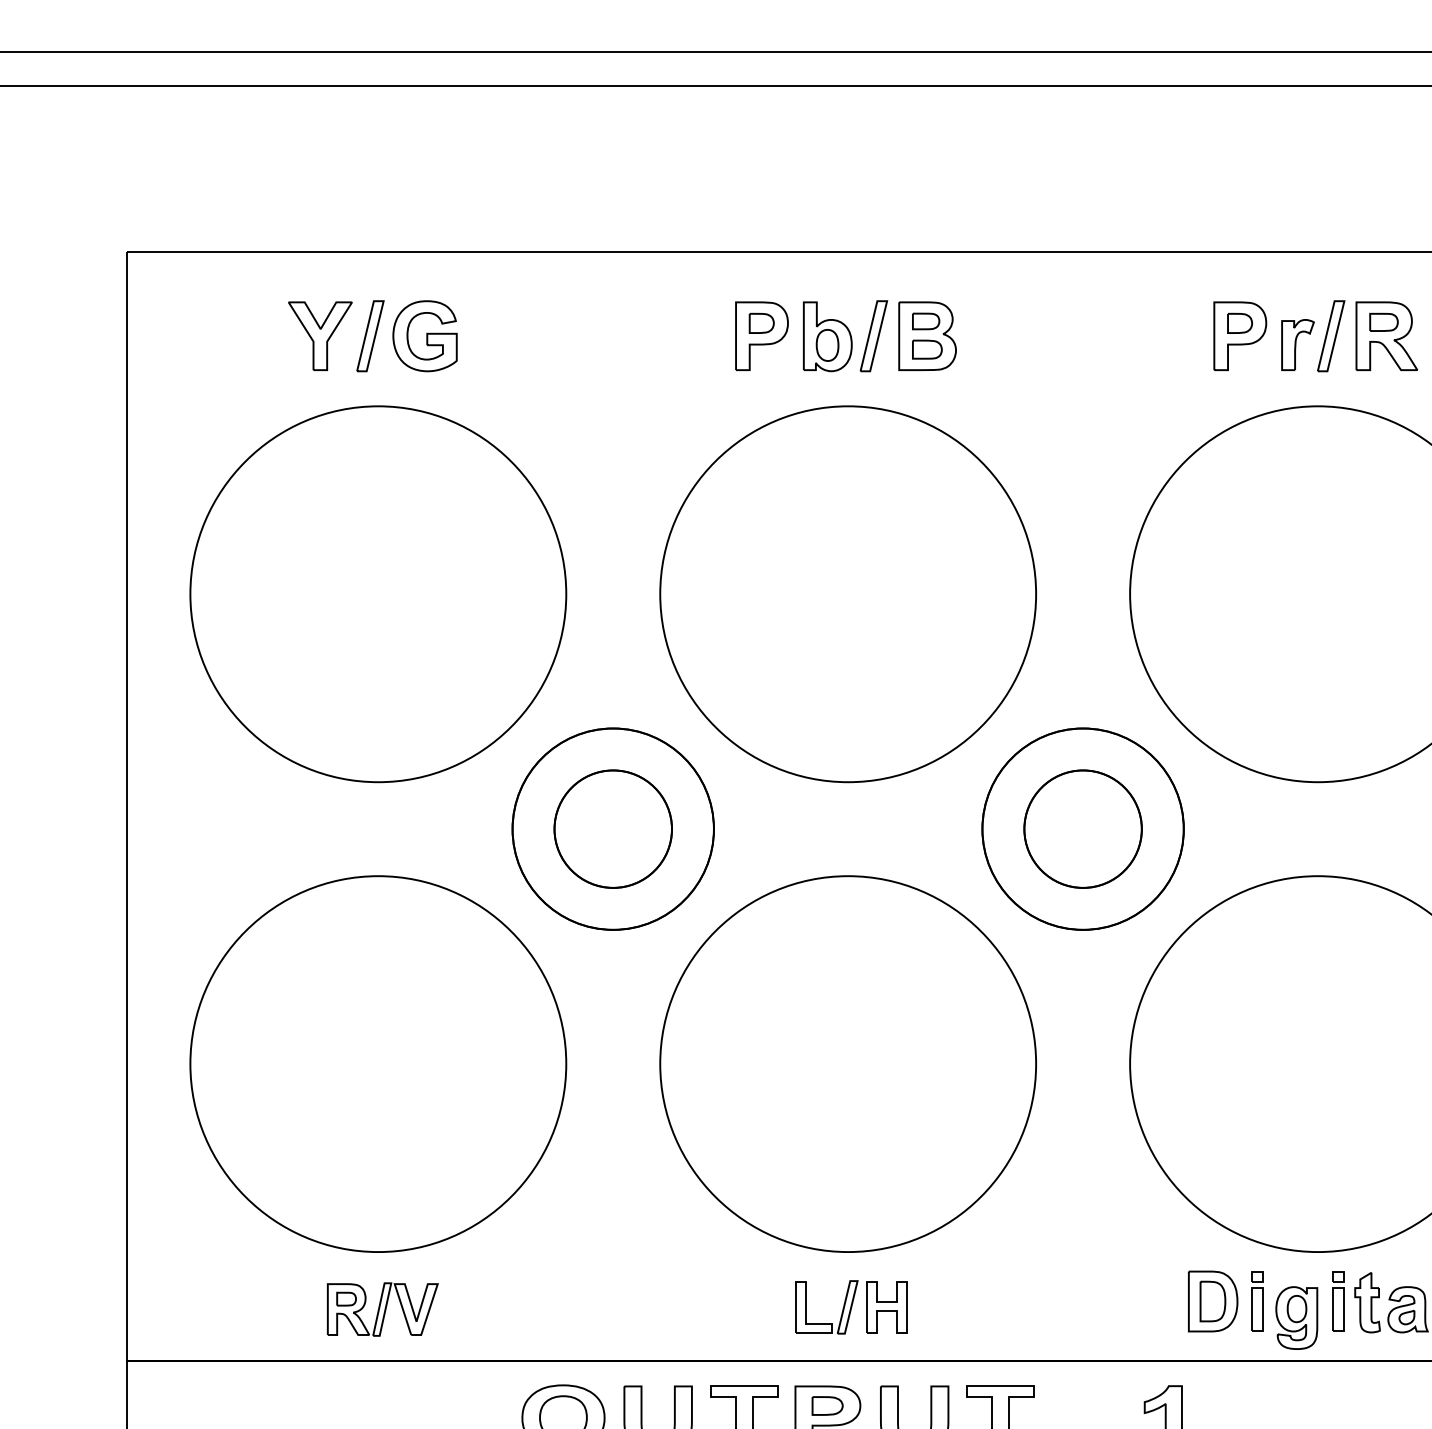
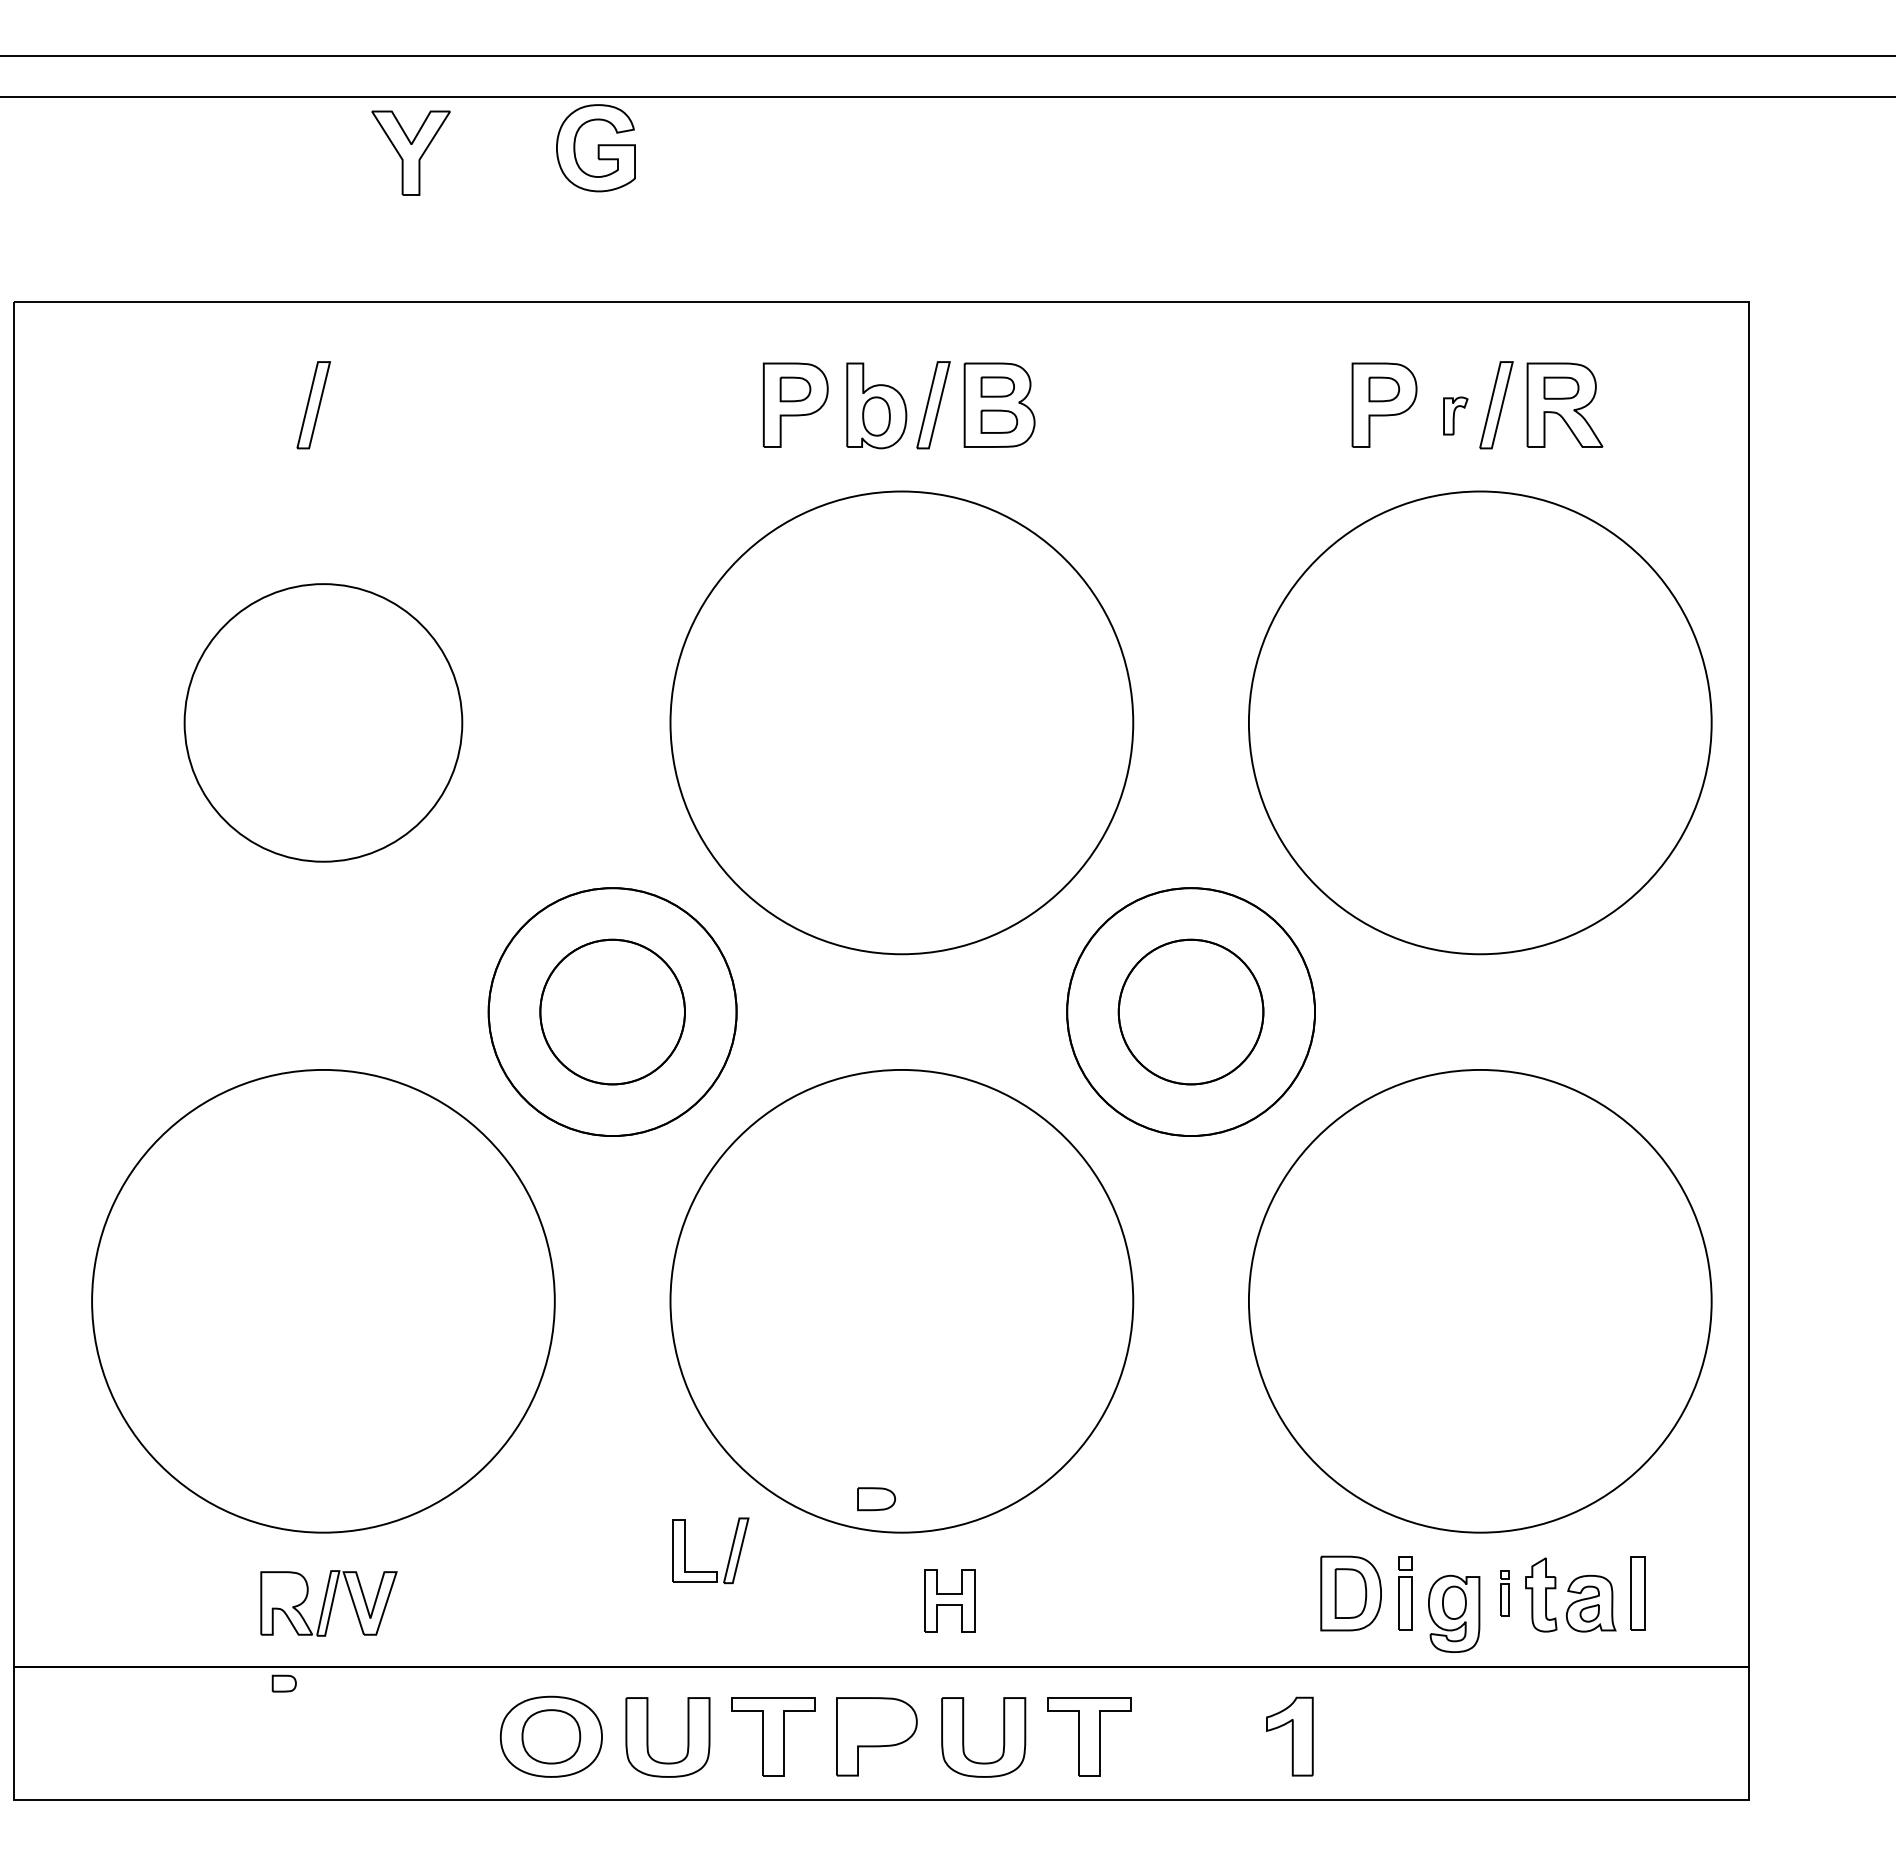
part: (319, 335) -> (410, 152), moved
part: (424, 336) -> (595, 148), moved
part: (1297, 344) -> (1455, 415), size x0.6
part: (378, 593) -> (323, 722), size x0.6
part: (345, 1299) -> (283, 1683), moved
part: (1337, 1301) -> (1504, 1593), size x0.6
part: (842, 1310) -> (729, 1554), moved
part: (827, 1406) -> (876, 1499), moved

